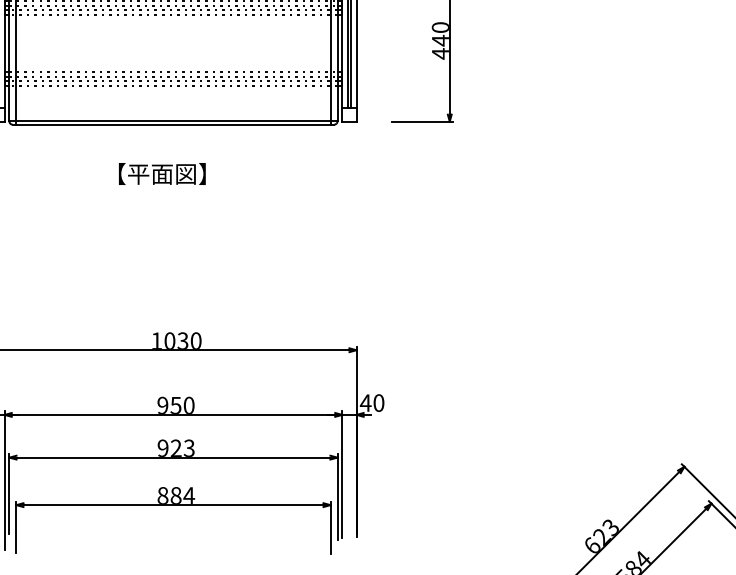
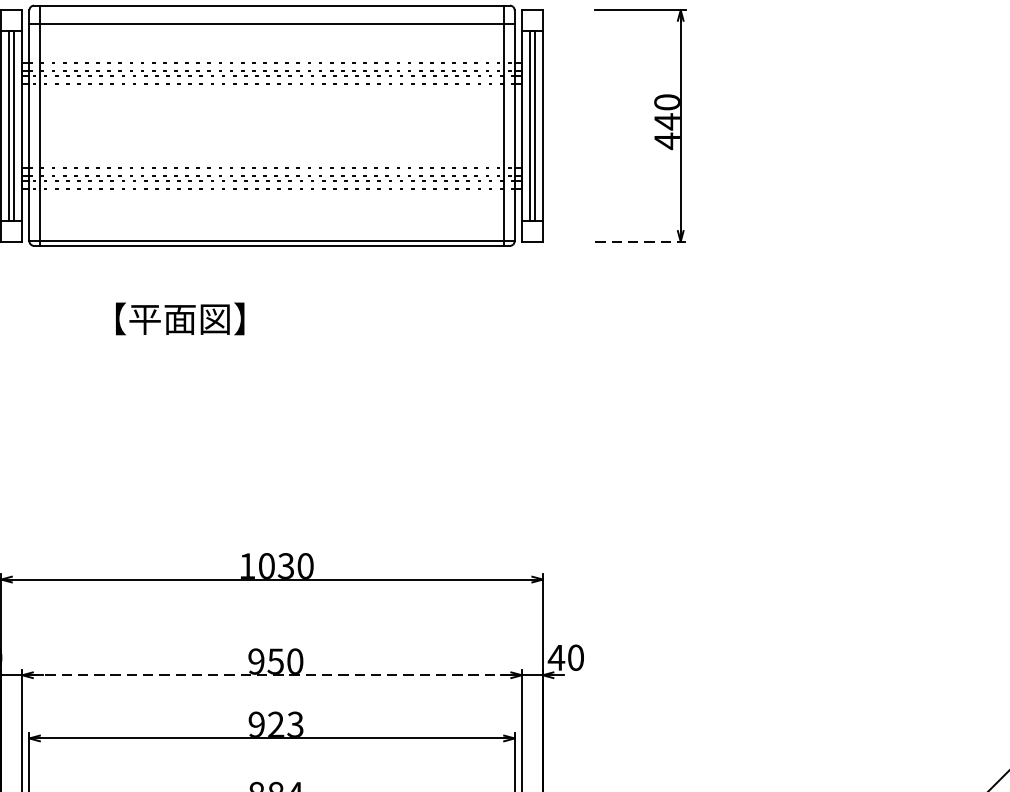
line: (422, 121) -> (640, 241), solid -> dashed
text: (162, 173) -> (180, 318), moved
line: (173, 414) -> (272, 674), solid -> dashed

